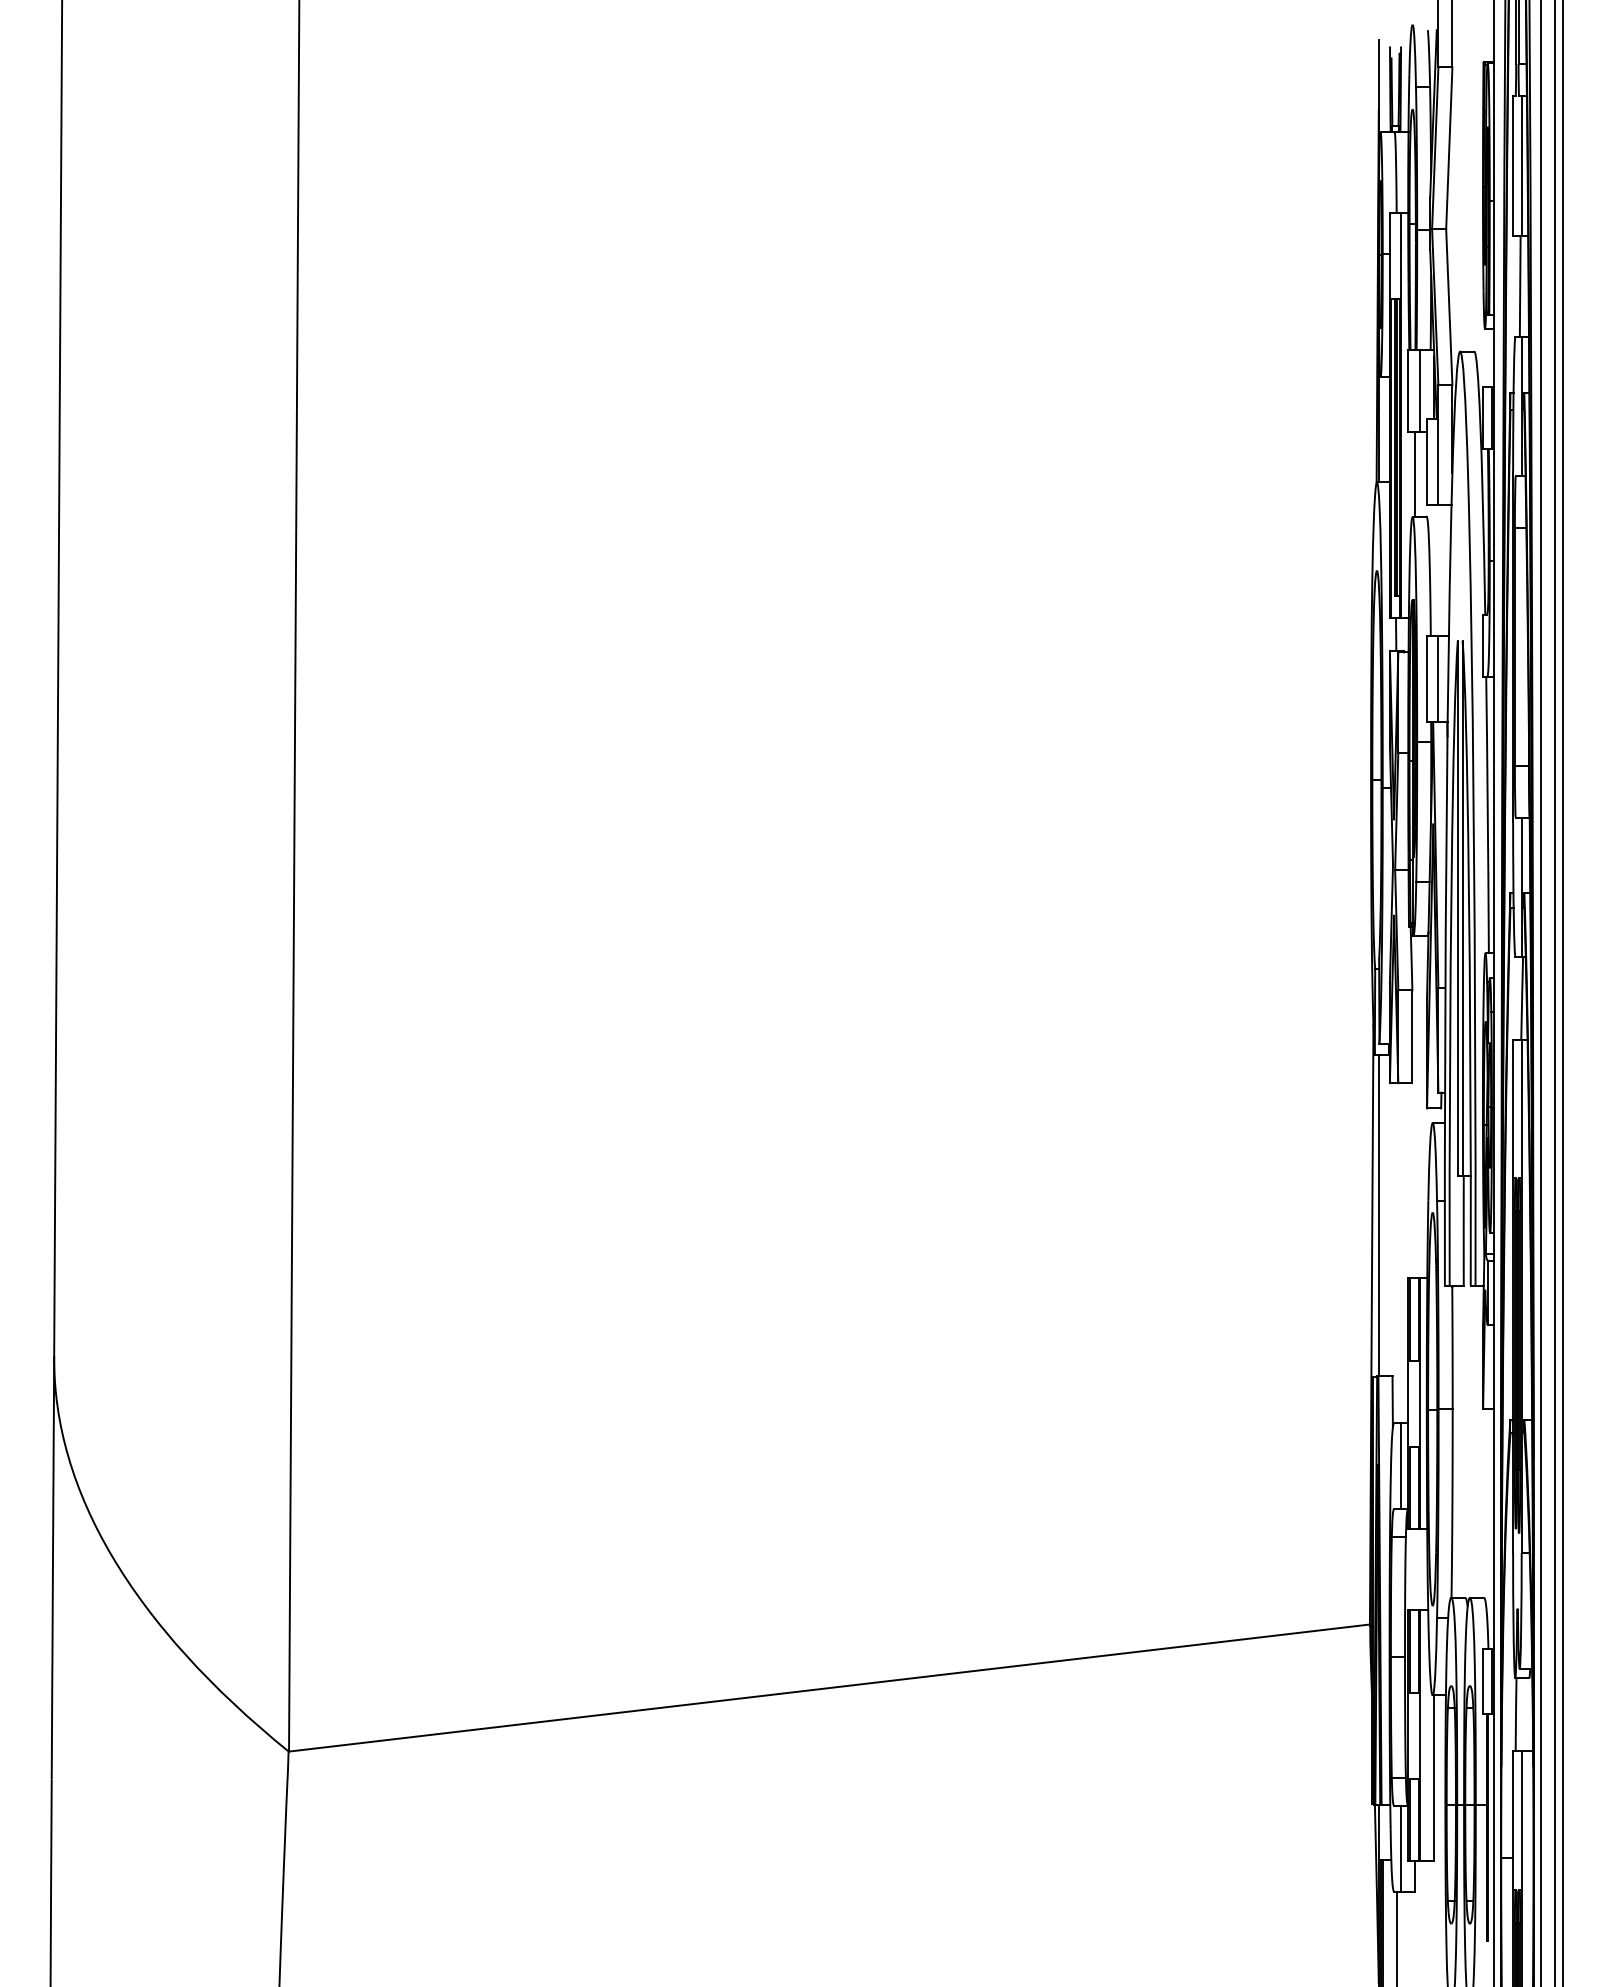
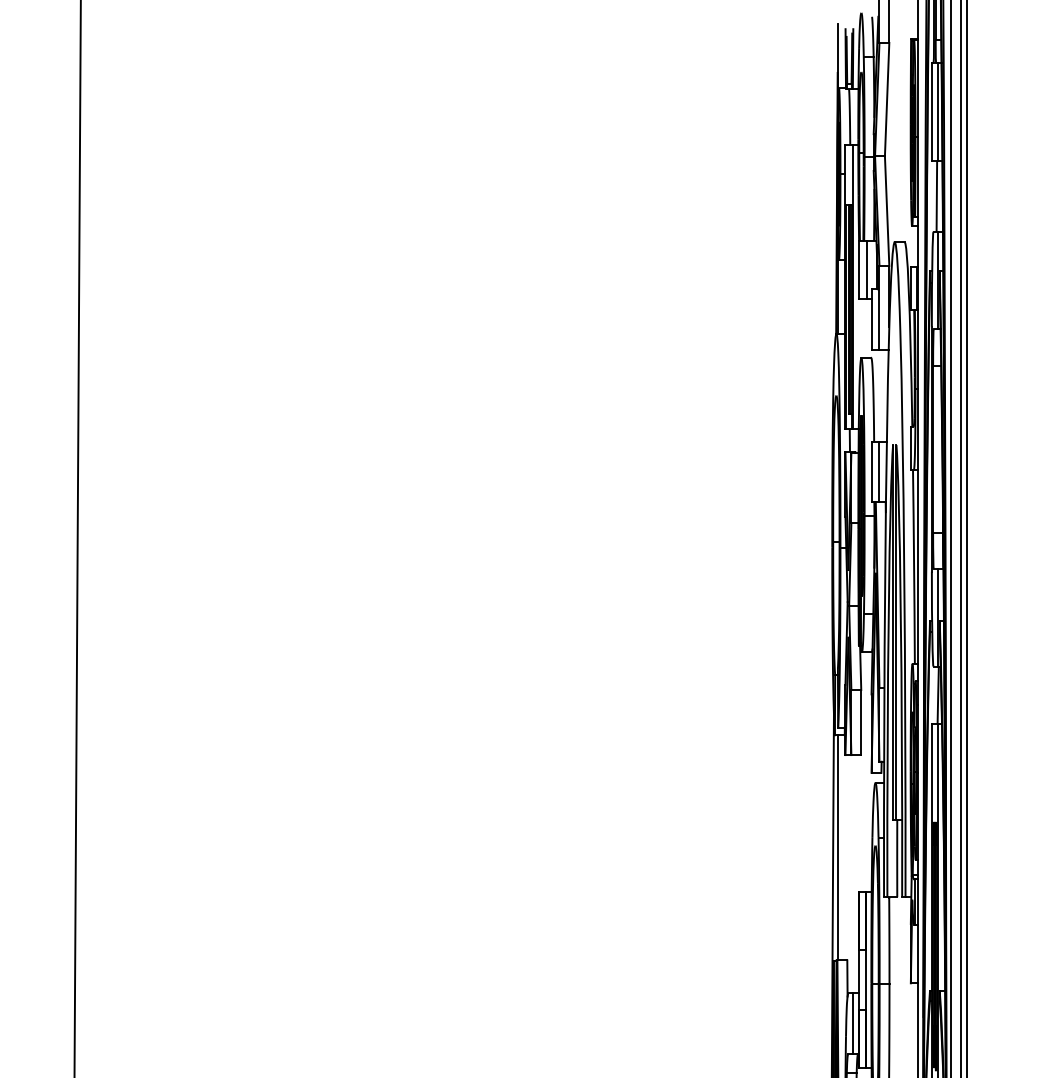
line: (1415, 474) -> (863, 328), removed

